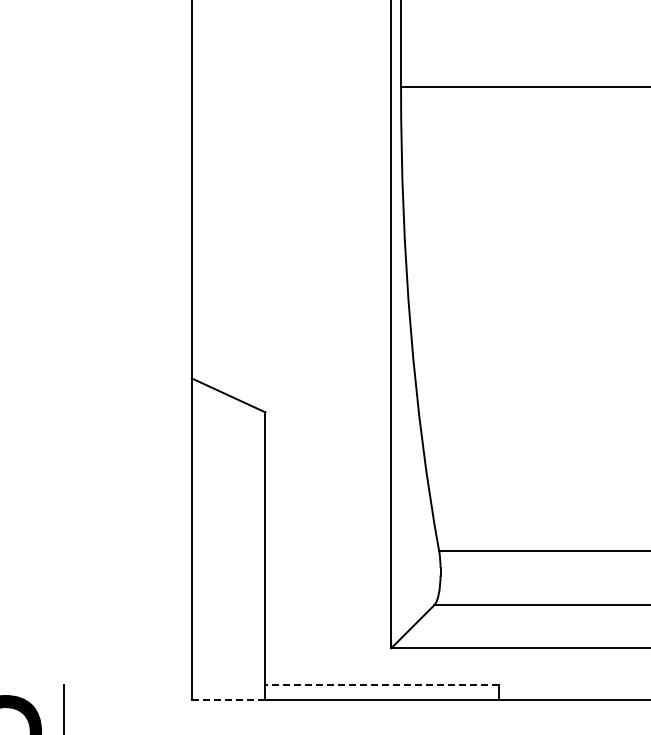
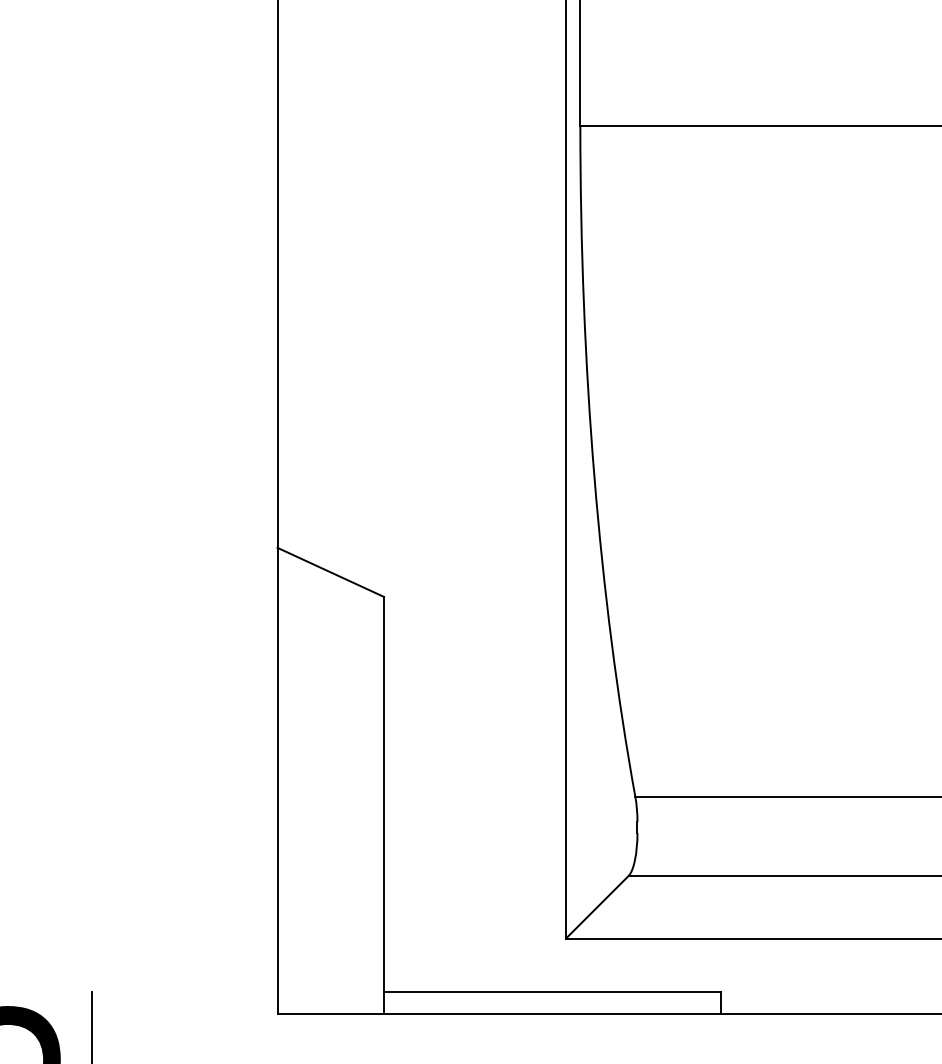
line: (382, 685) -> (553, 992), dashed -> solid
line: (228, 700) -> (330, 1013), dashed -> solid

